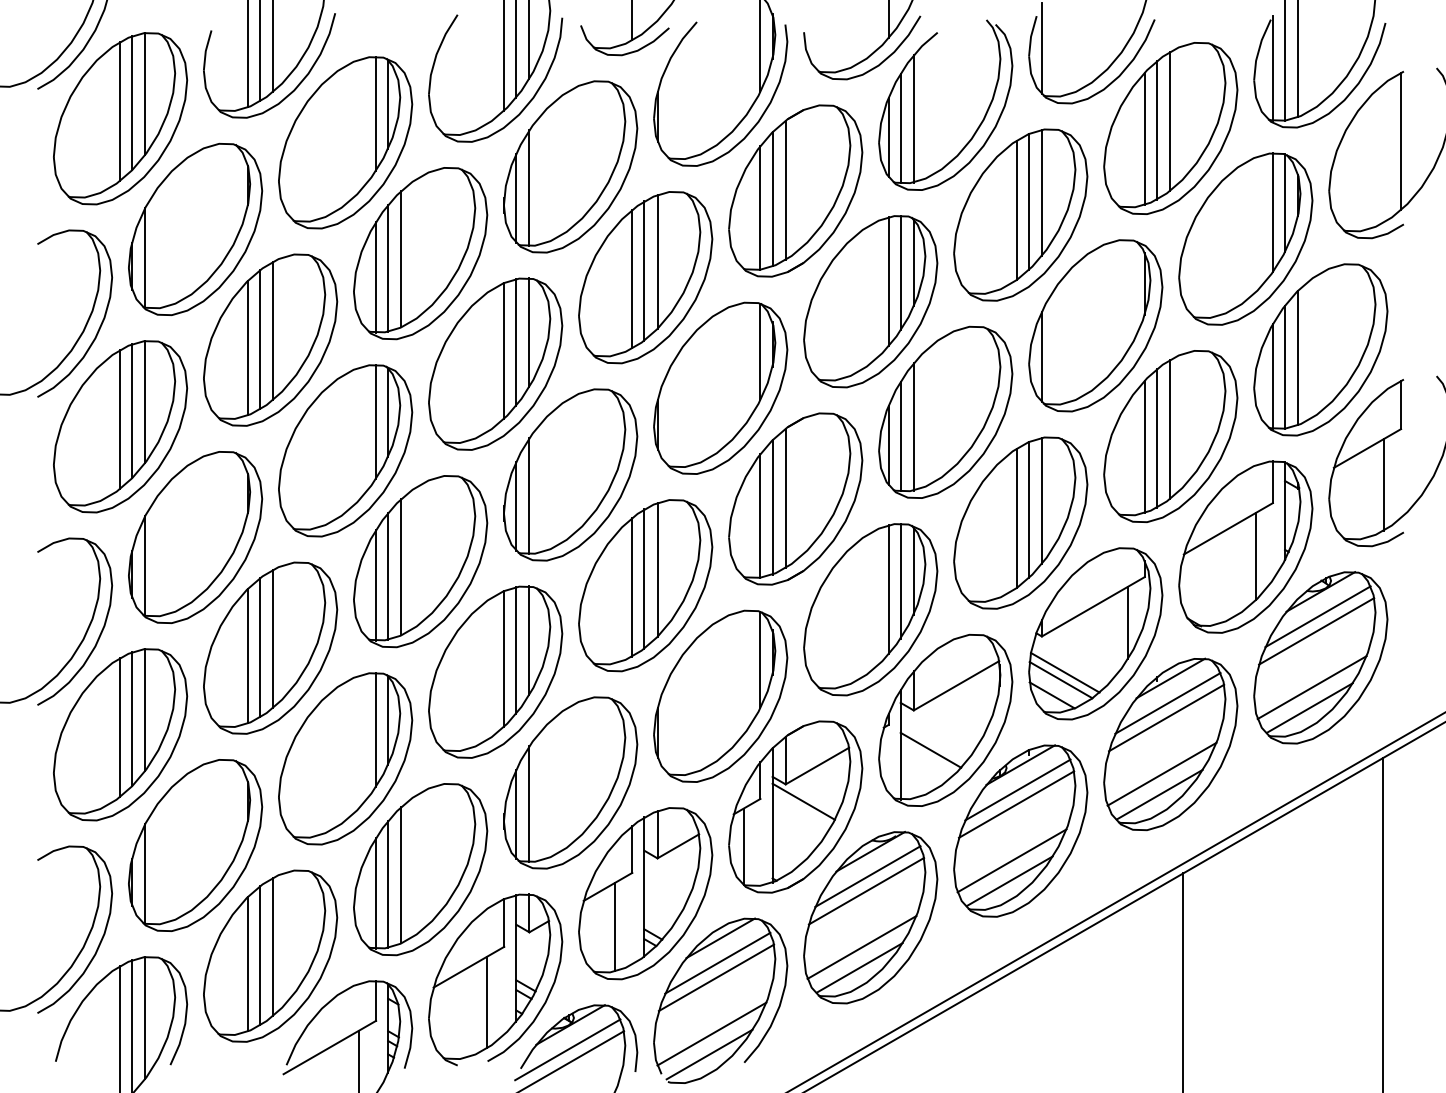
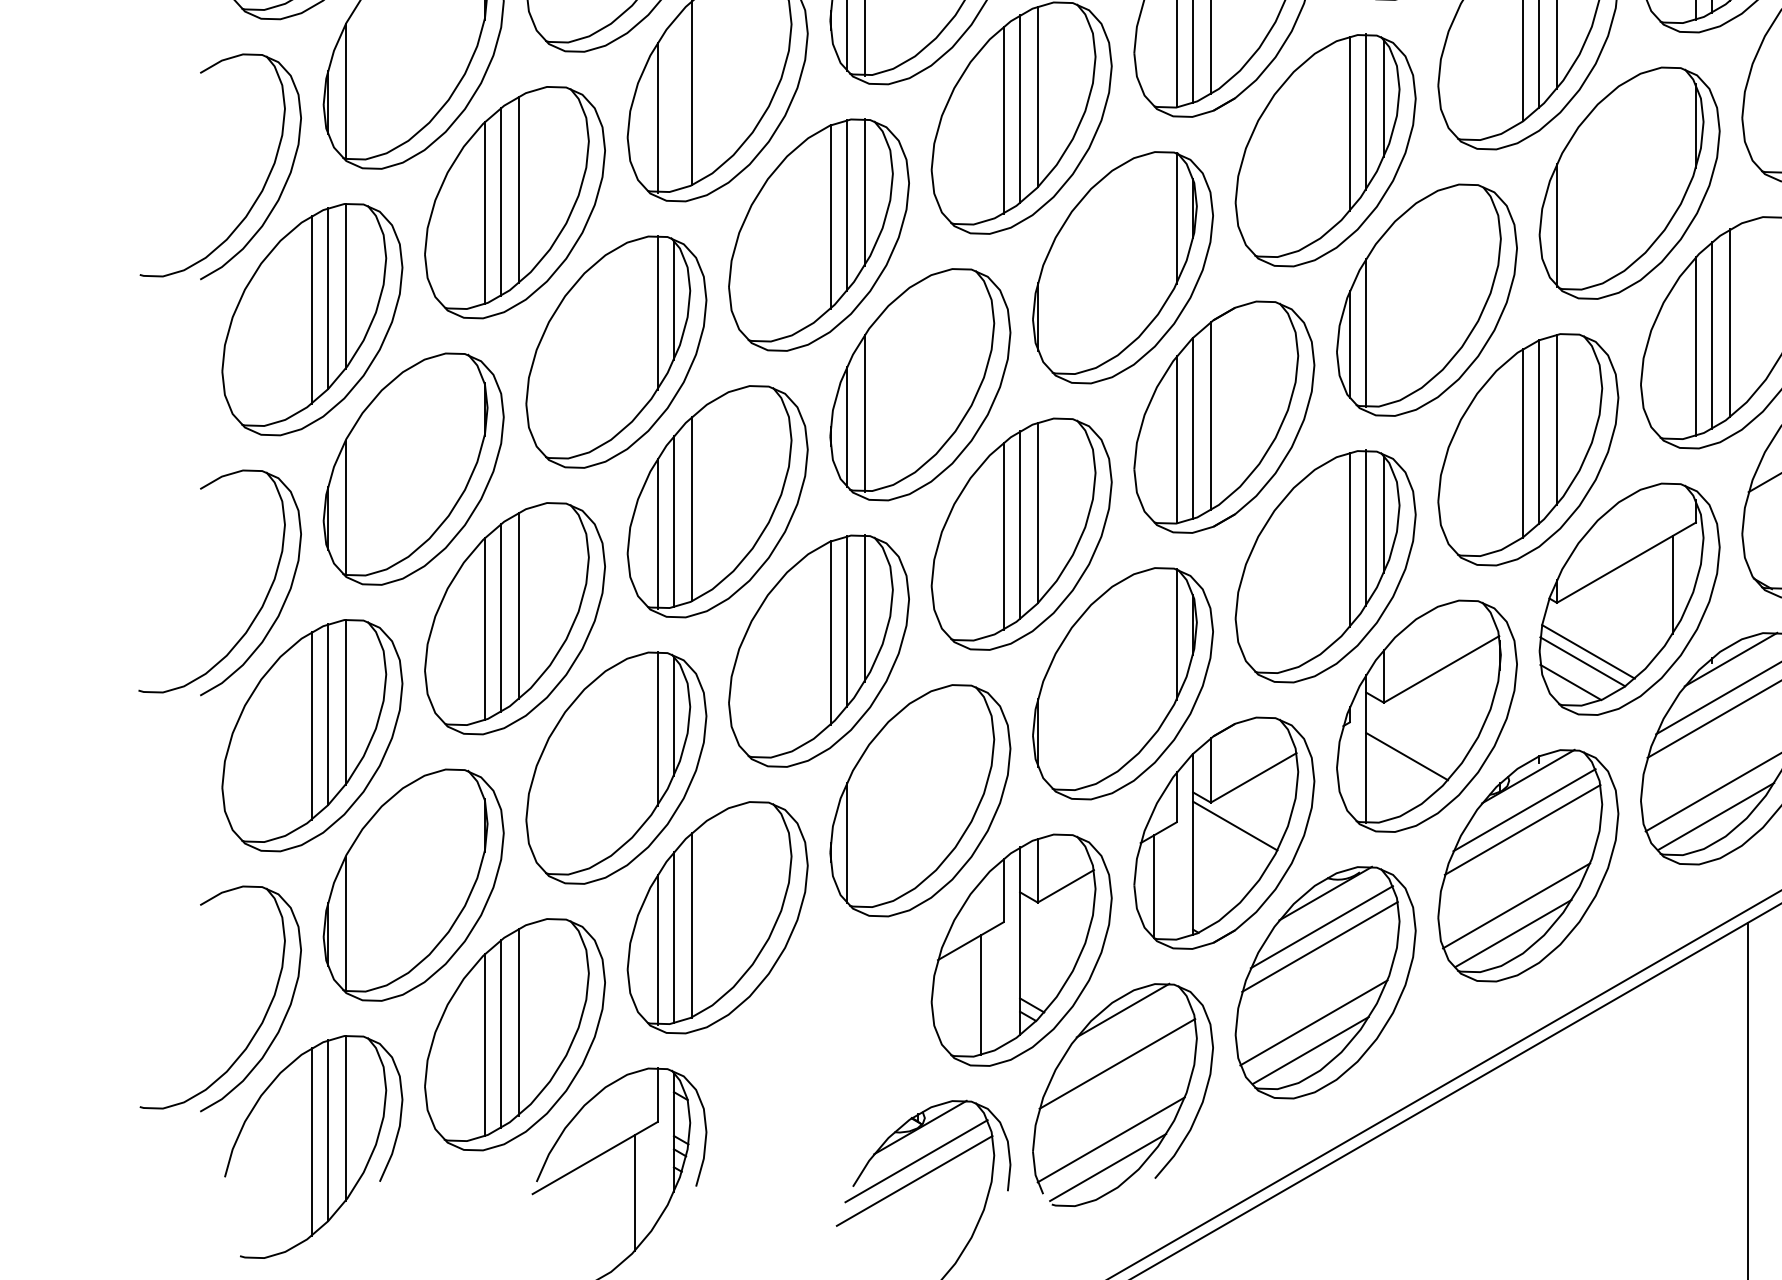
line: (388, 267) -> (674, 104), removed
line: (913, 426) -> (1383, 319), removed
line: (529, 804) -> (864, 829), removed
line: (717, 962) -> (1118, 1043), removed
part: (495, 979) -> (818, 1066), removed

